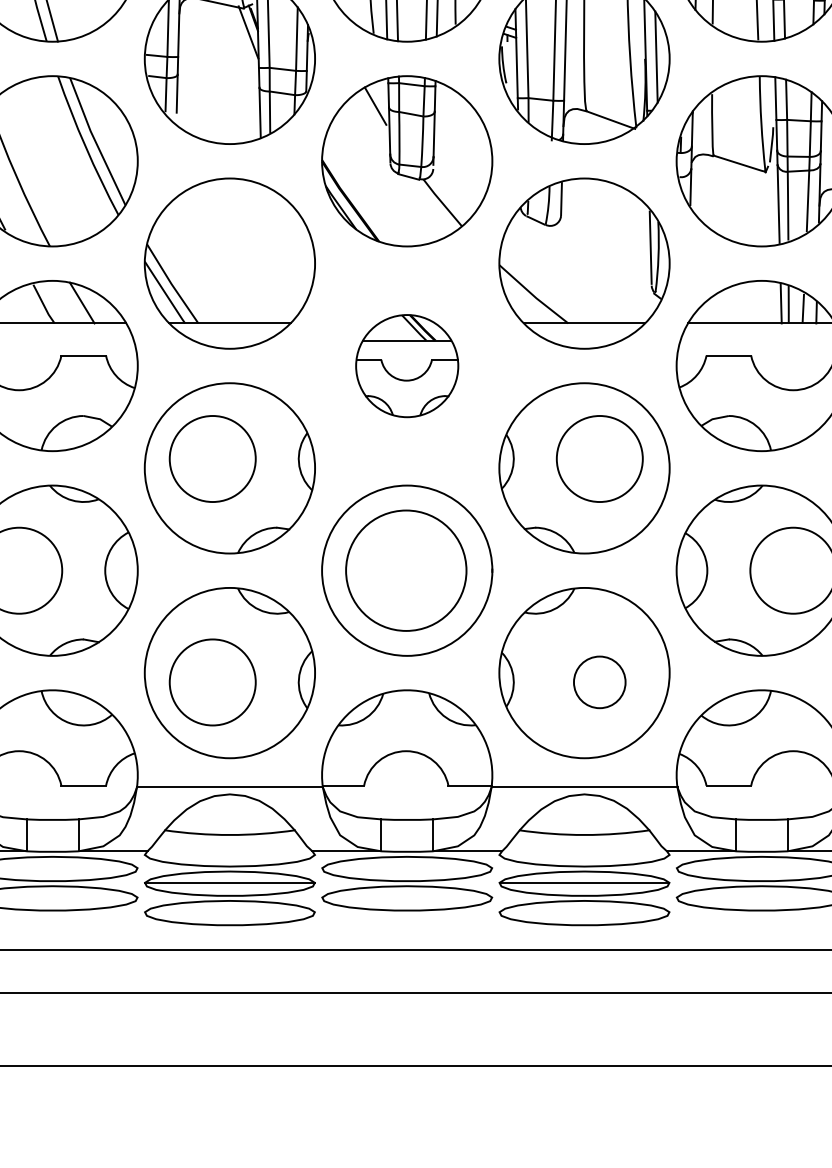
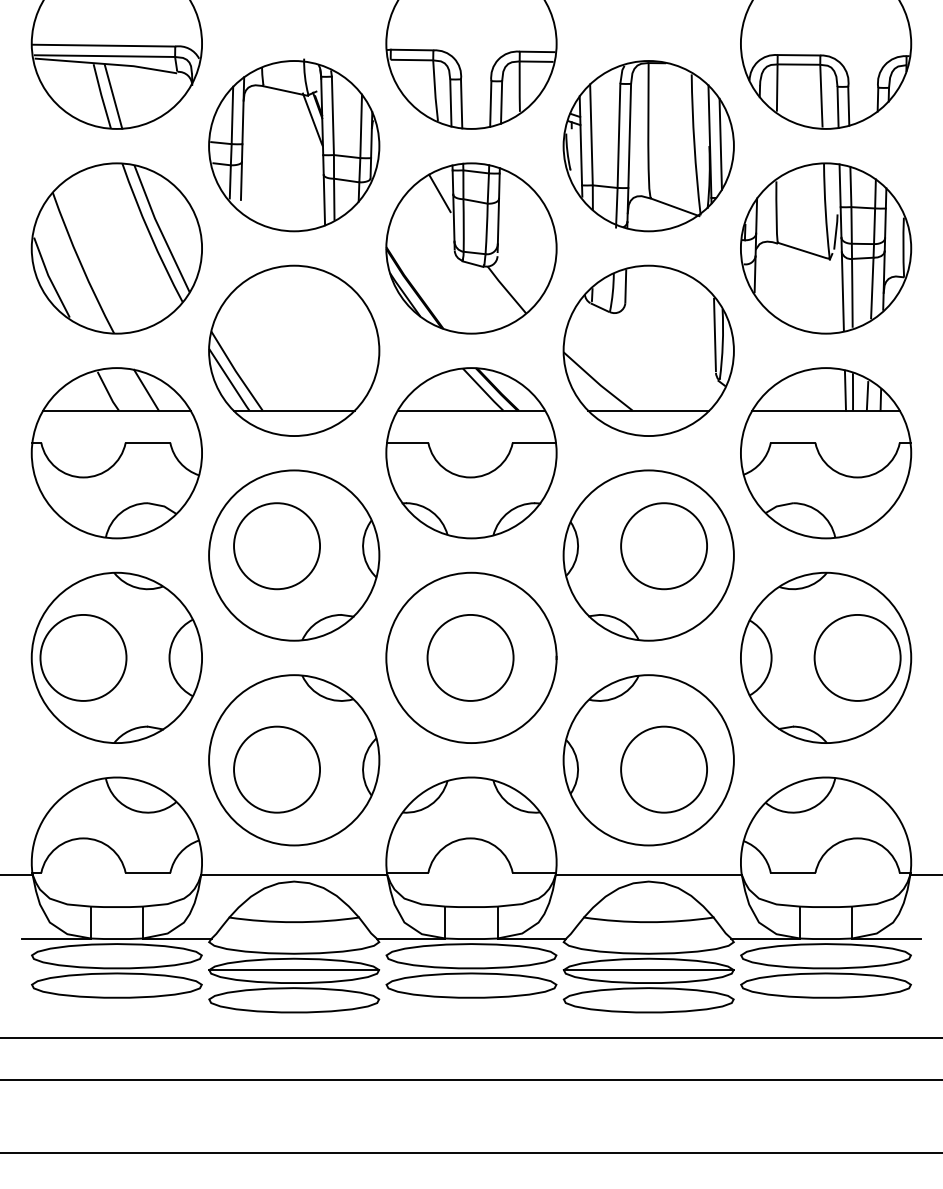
part: (407, 366) -> (471, 453), size x1.67
circle: (406, 570) -> (470, 657), size x0.71
circle: (599, 682) -> (663, 769), size x1.67

